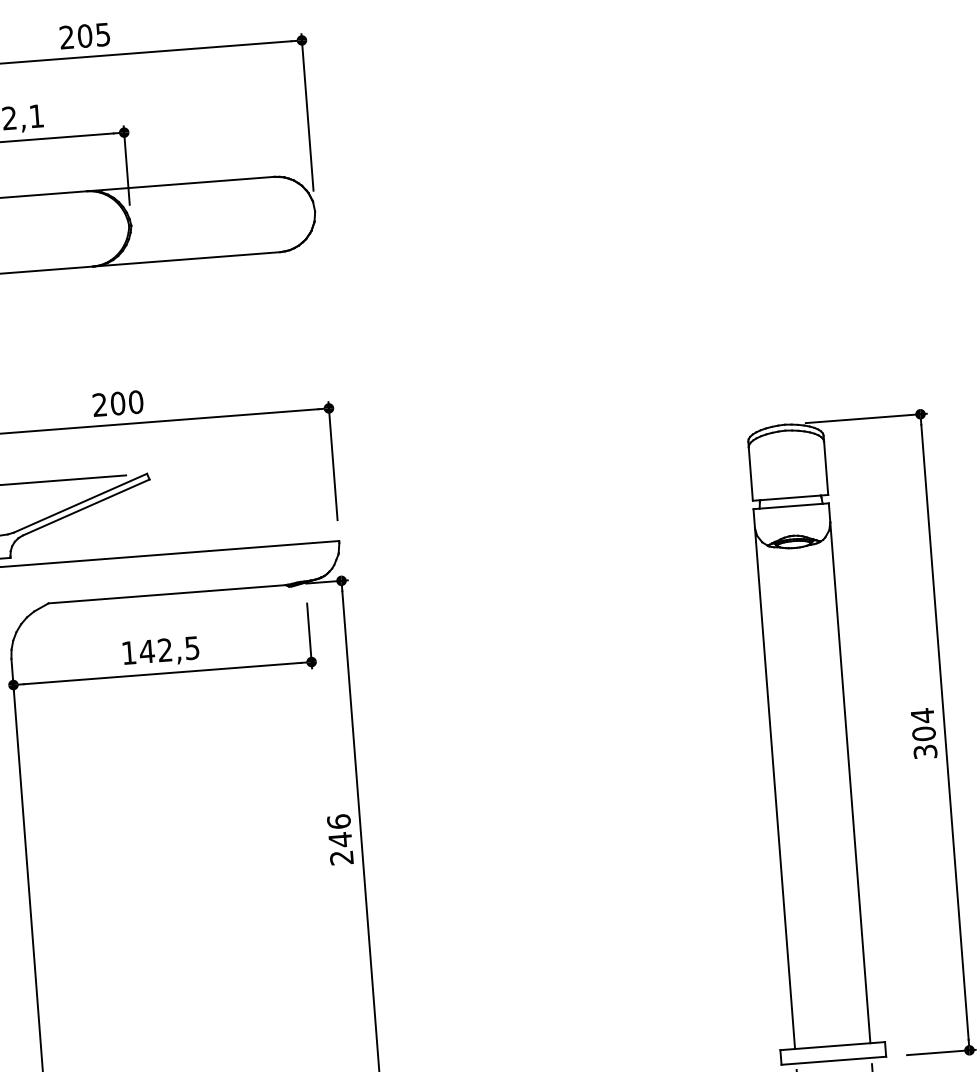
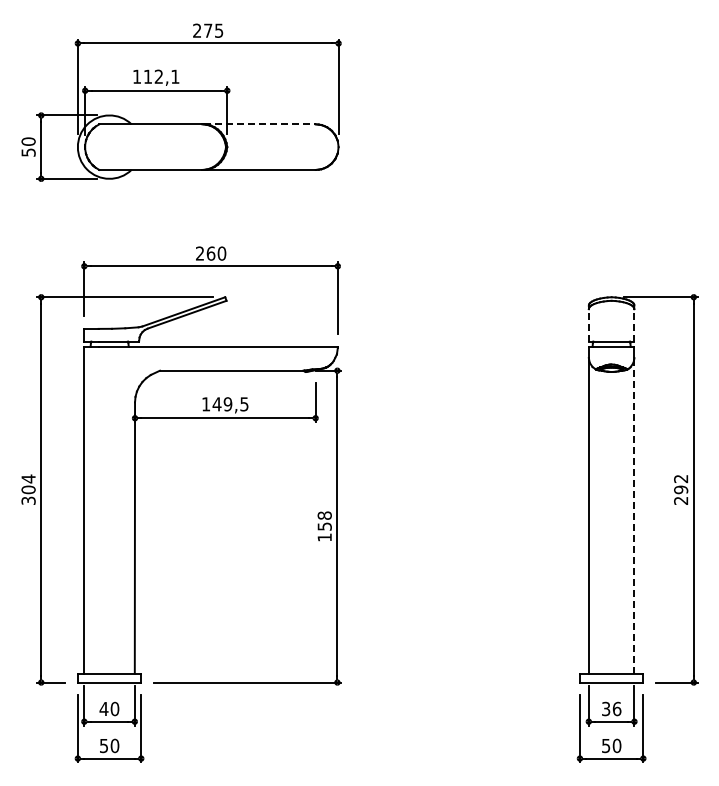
text: (85, 35) -> (208, 30), 205 -> 275
line: (183, 184) -> (260, 124), solid -> dashed
text: (118, 403) -> (211, 253), 200 -> 260
line: (826, 466) -> (634, 324), solid -> dashed
line: (750, 472) -> (588, 324), solid -> dashed
text: (164, 650) -> (227, 404), 142,5 -> 149,5
text: (924, 733) -> (681, 489), 304 -> 292
line: (850, 782) -> (634, 515), solid -> dashed
text: (339, 839) -> (324, 526), 246 -> 158

